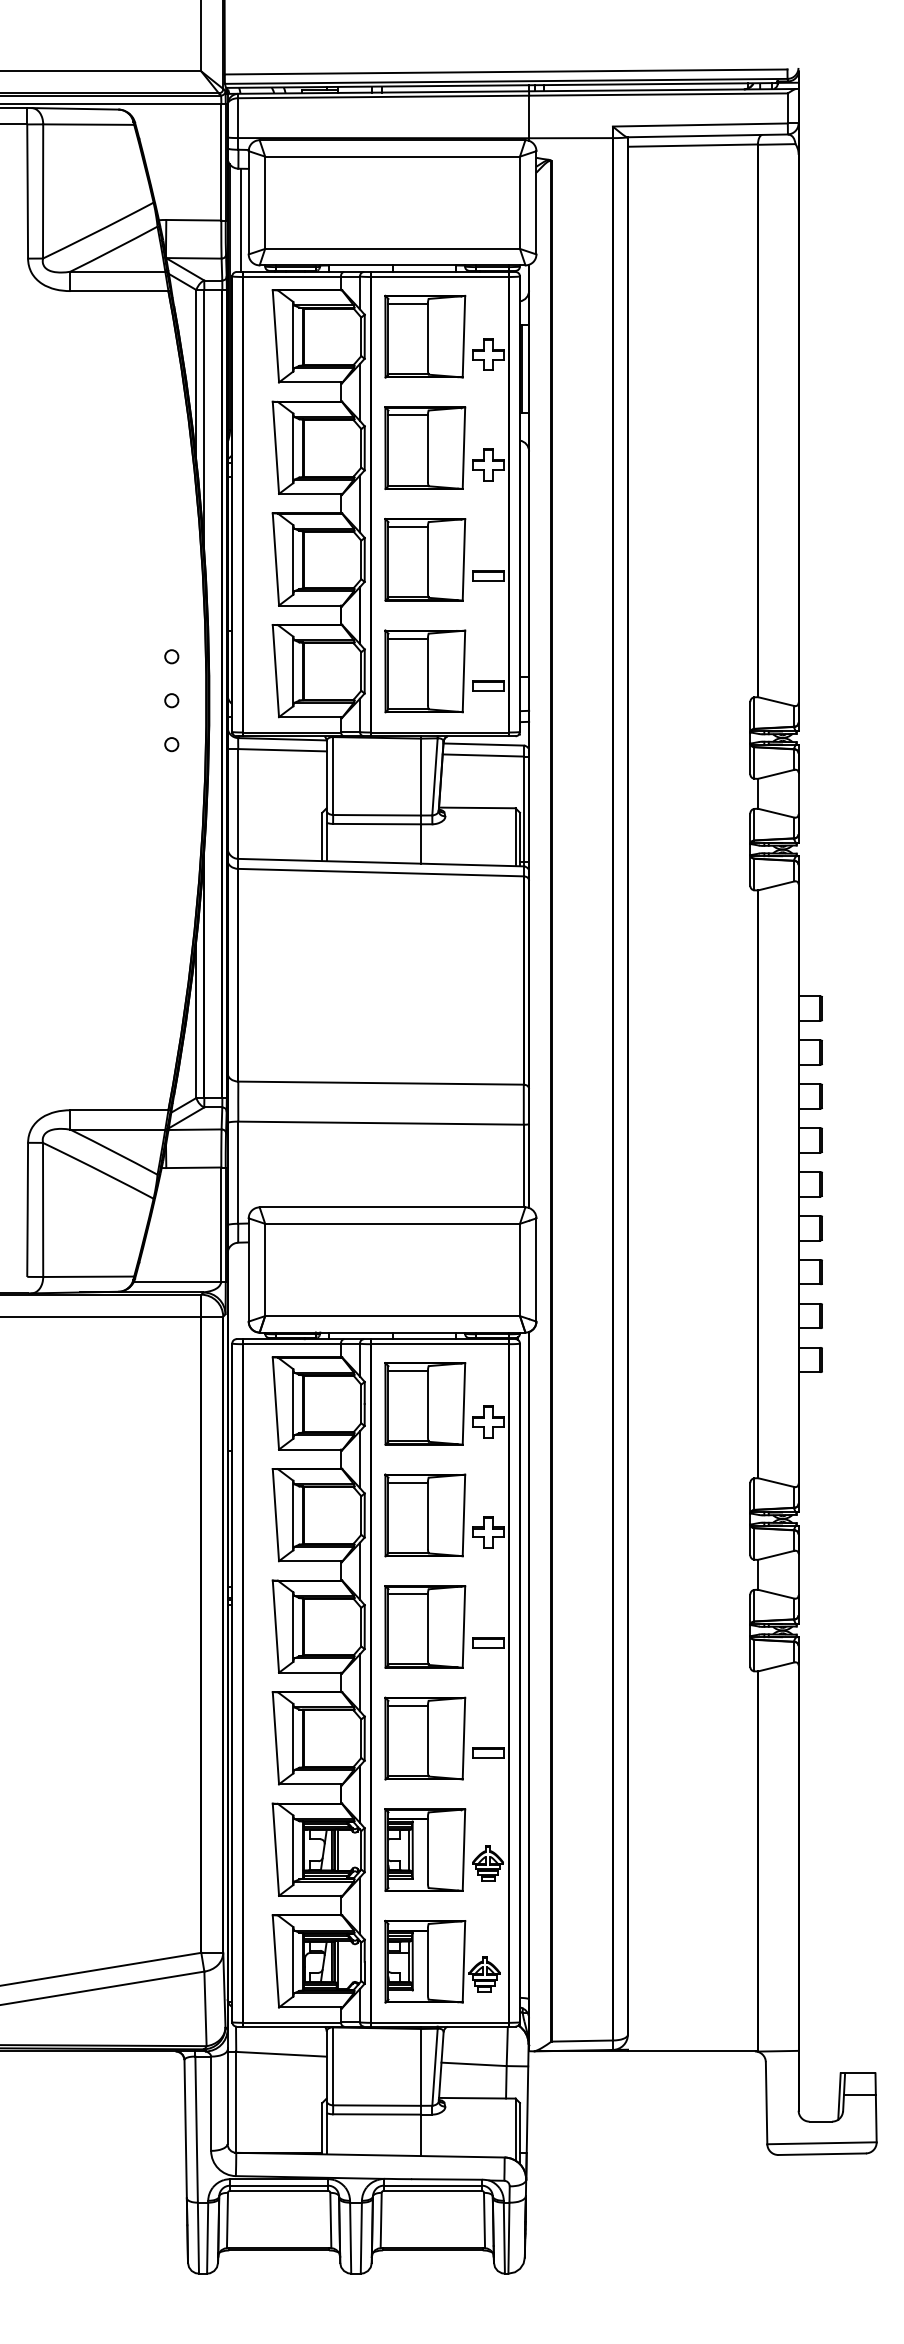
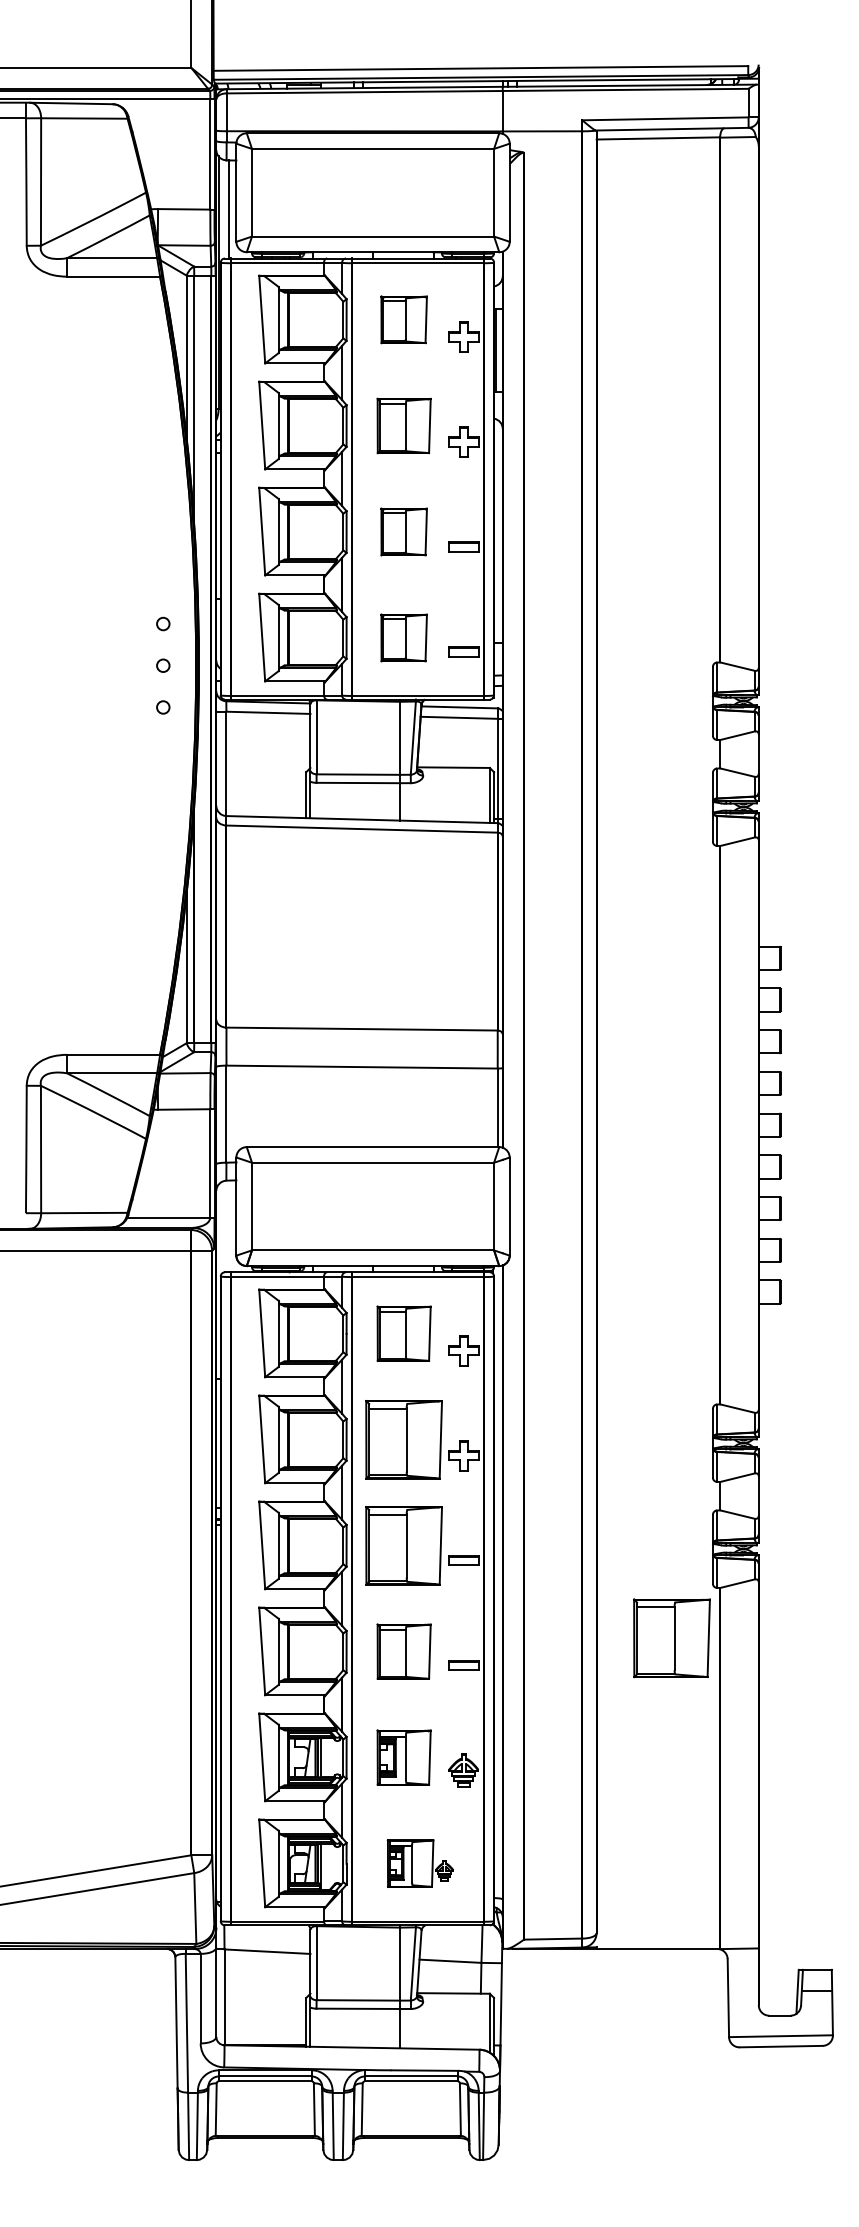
part: (425, 336) -> (404, 319), size x0.6
part: (425, 448) -> (404, 426), size x0.7
part: (425, 559) -> (404, 531), size x0.6
part: (425, 671) -> (404, 638), size x0.6
part: (425, 1403) -> (404, 1333), size x0.7
part: (707, 1724) -> (672, 1638), added
part: (425, 1738) -> (404, 1651), size x0.7
part: (425, 1849) -> (404, 1757), size x0.7
part: (442, 1961) -> (420, 1863), size x0.6

